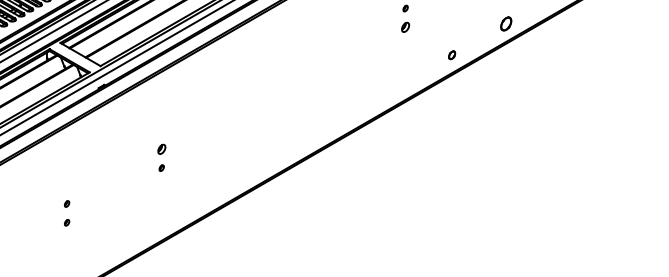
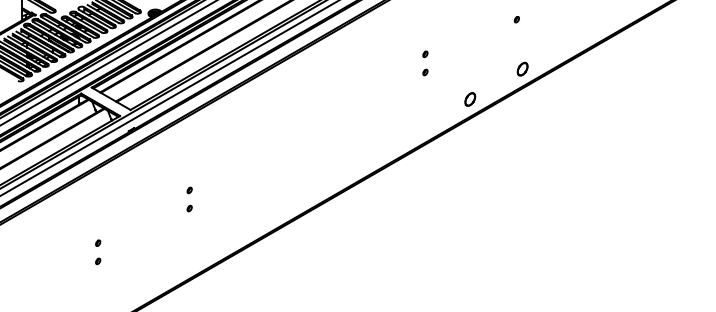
part: (405, 27) -> (425, 72), size x0.62
part: (452, 55) -> (470, 99), size x1.67
part: (161, 149) -> (189, 190), size x0.62

